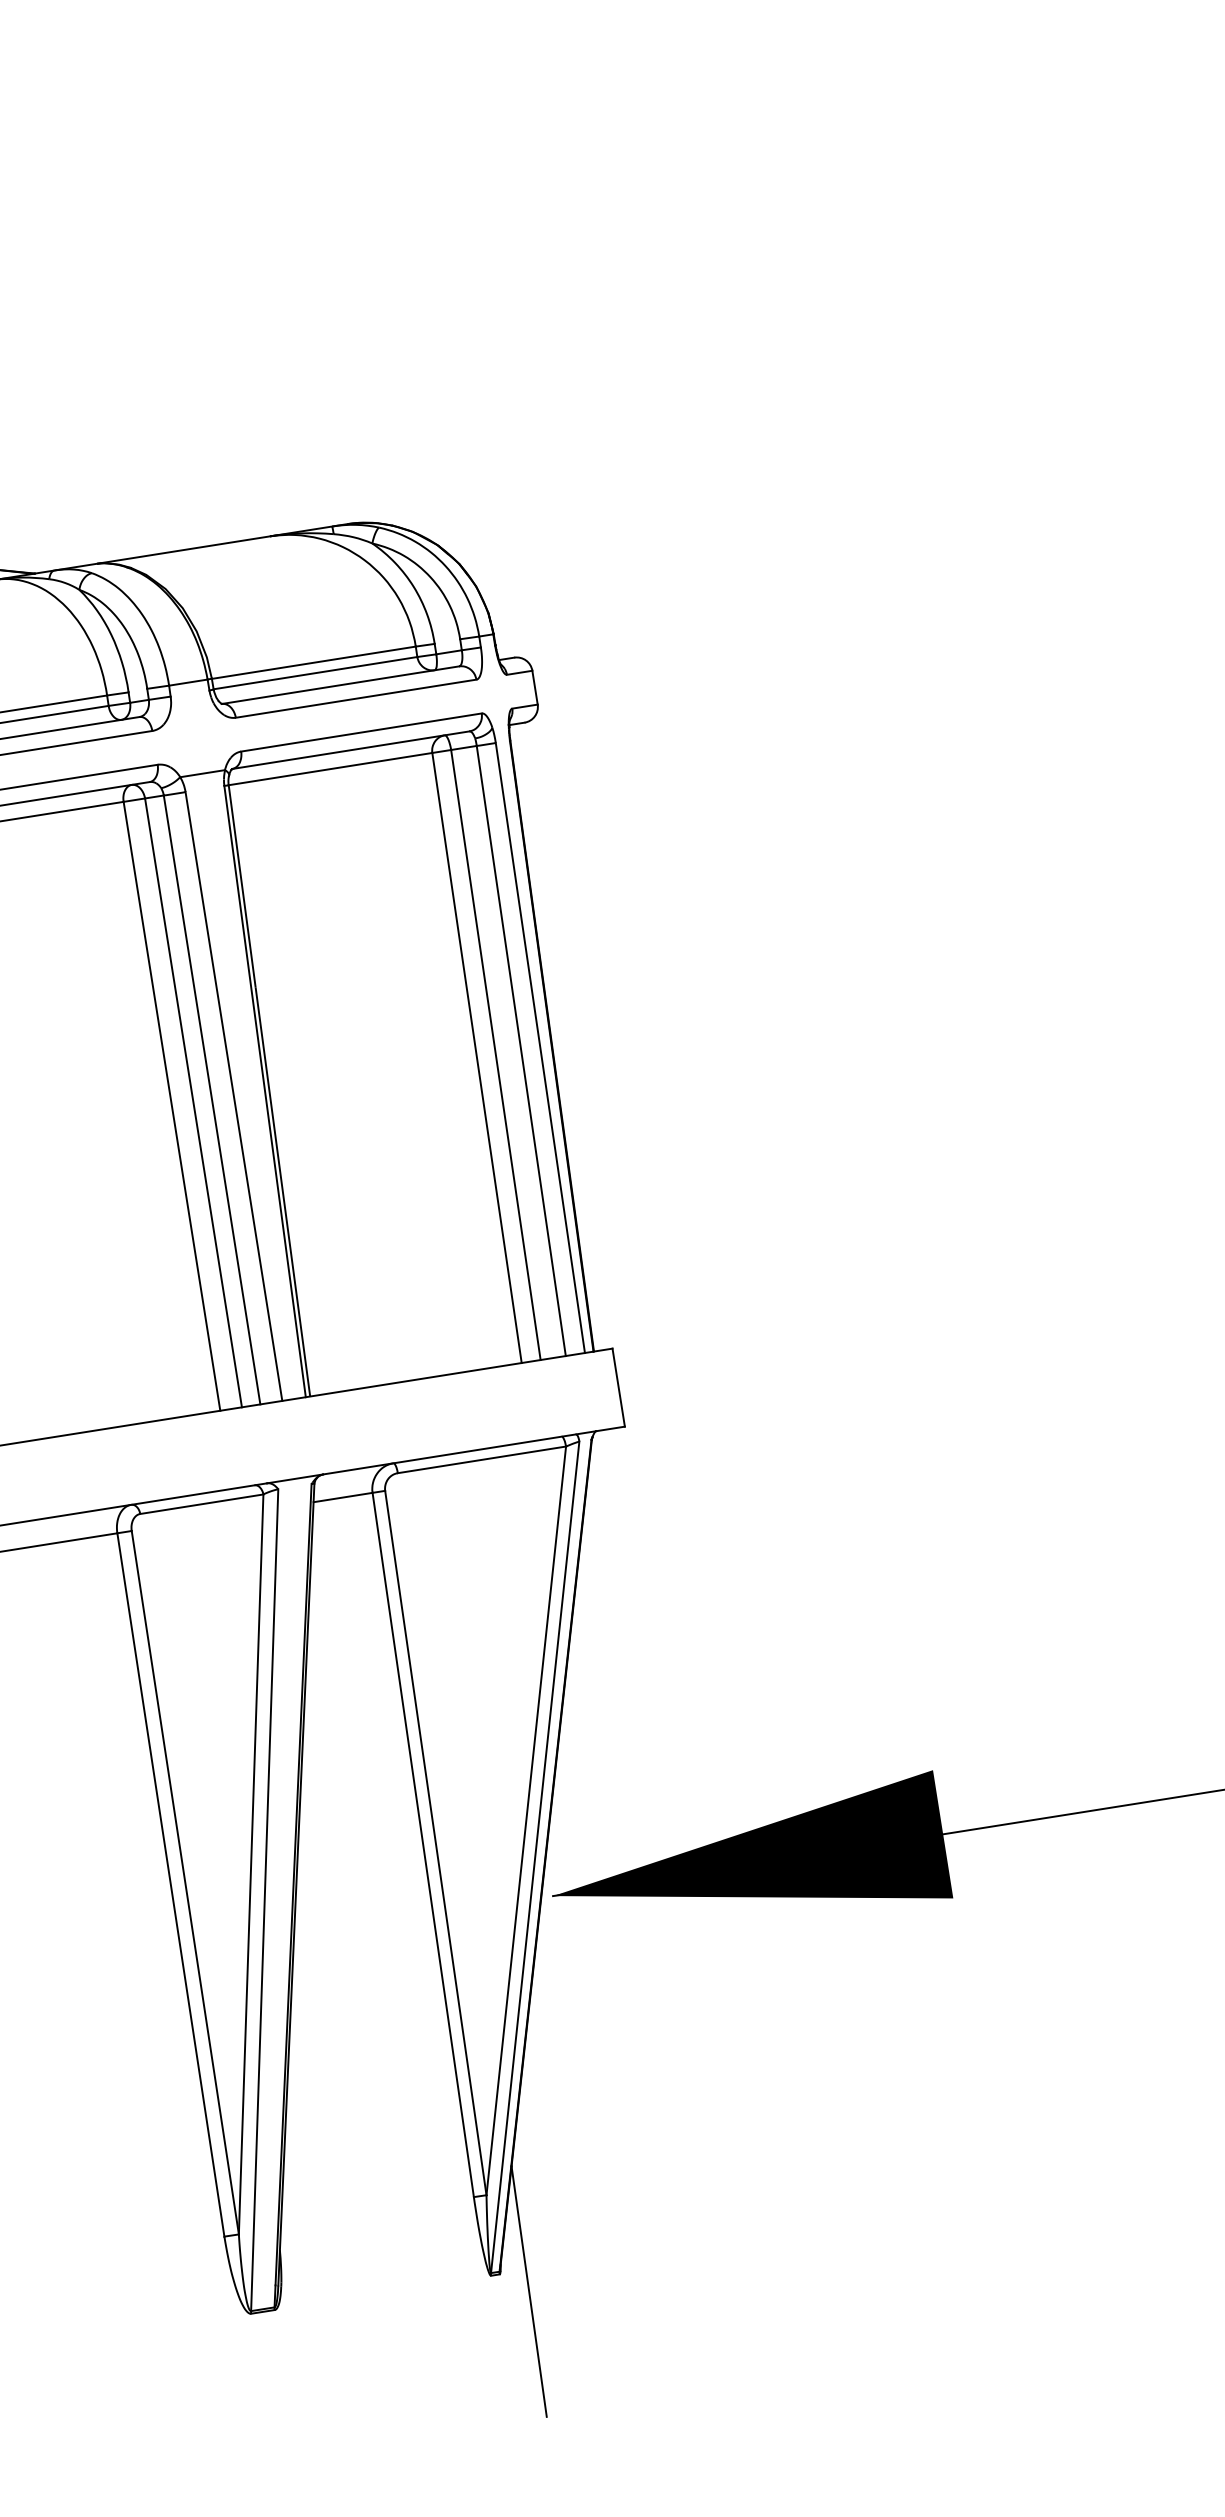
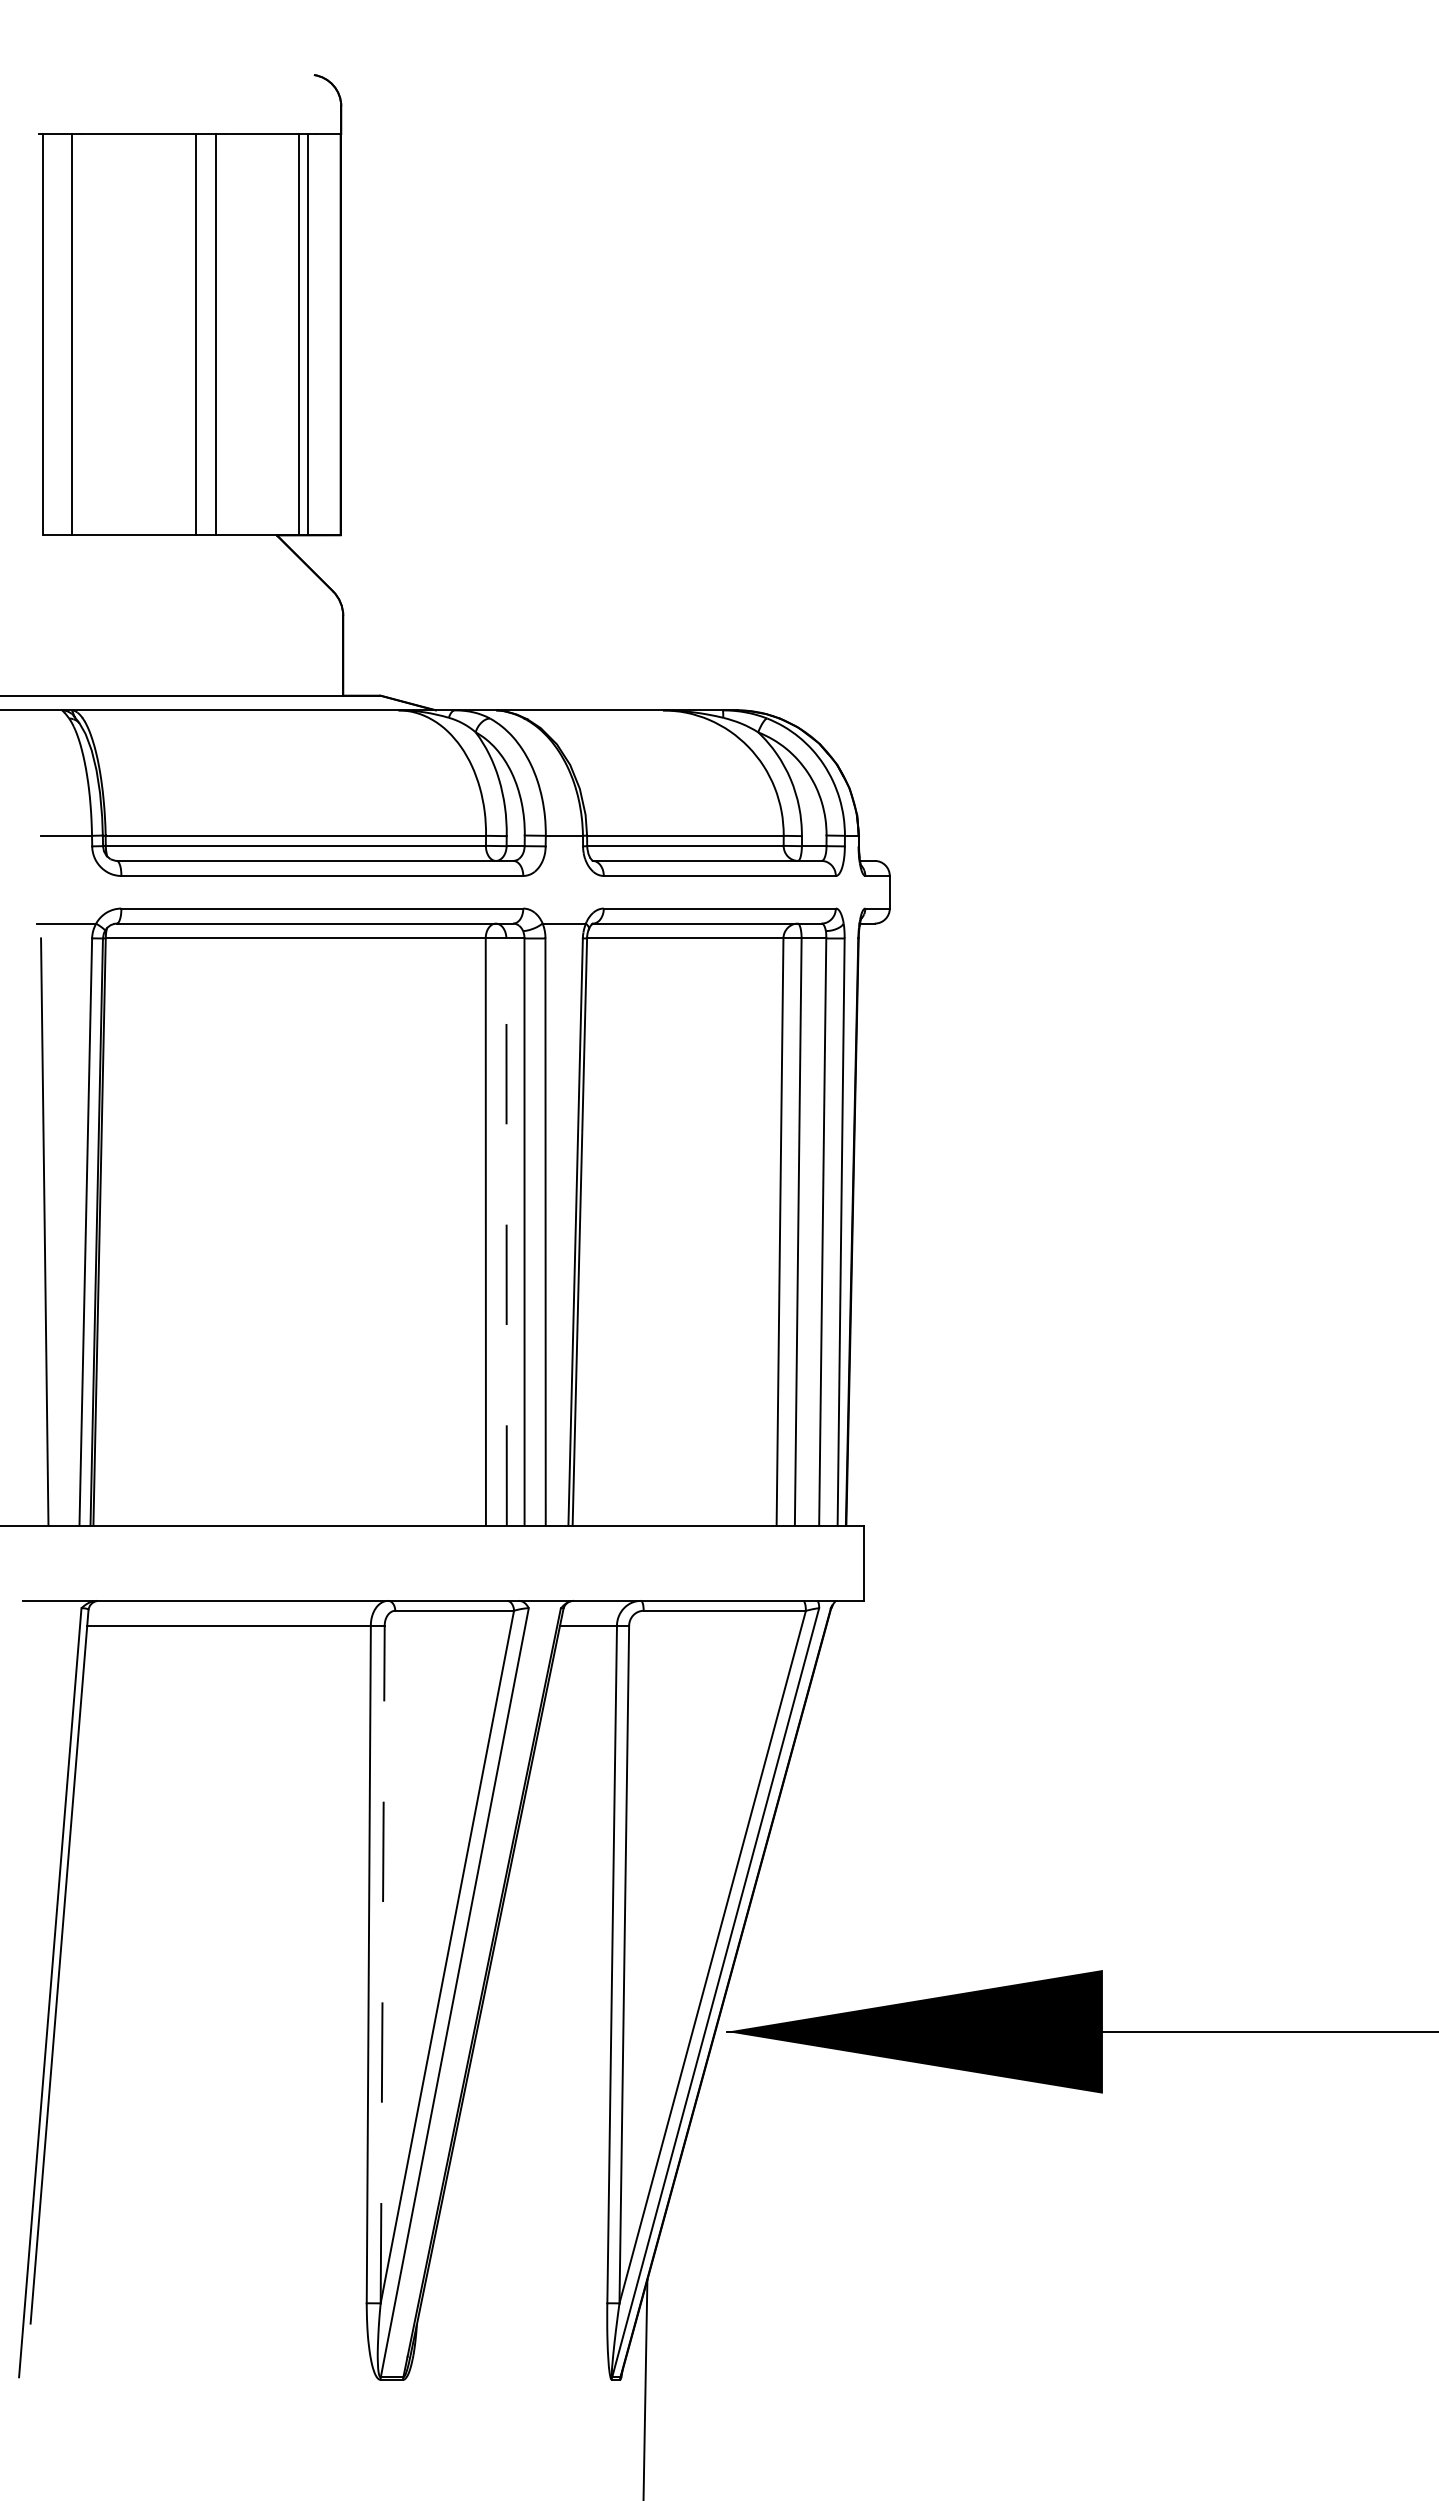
line: (193, 1103) -> (506, 1232), solid -> dashed
line: (185, 1882) -> (382, 1964), solid -> dashed

